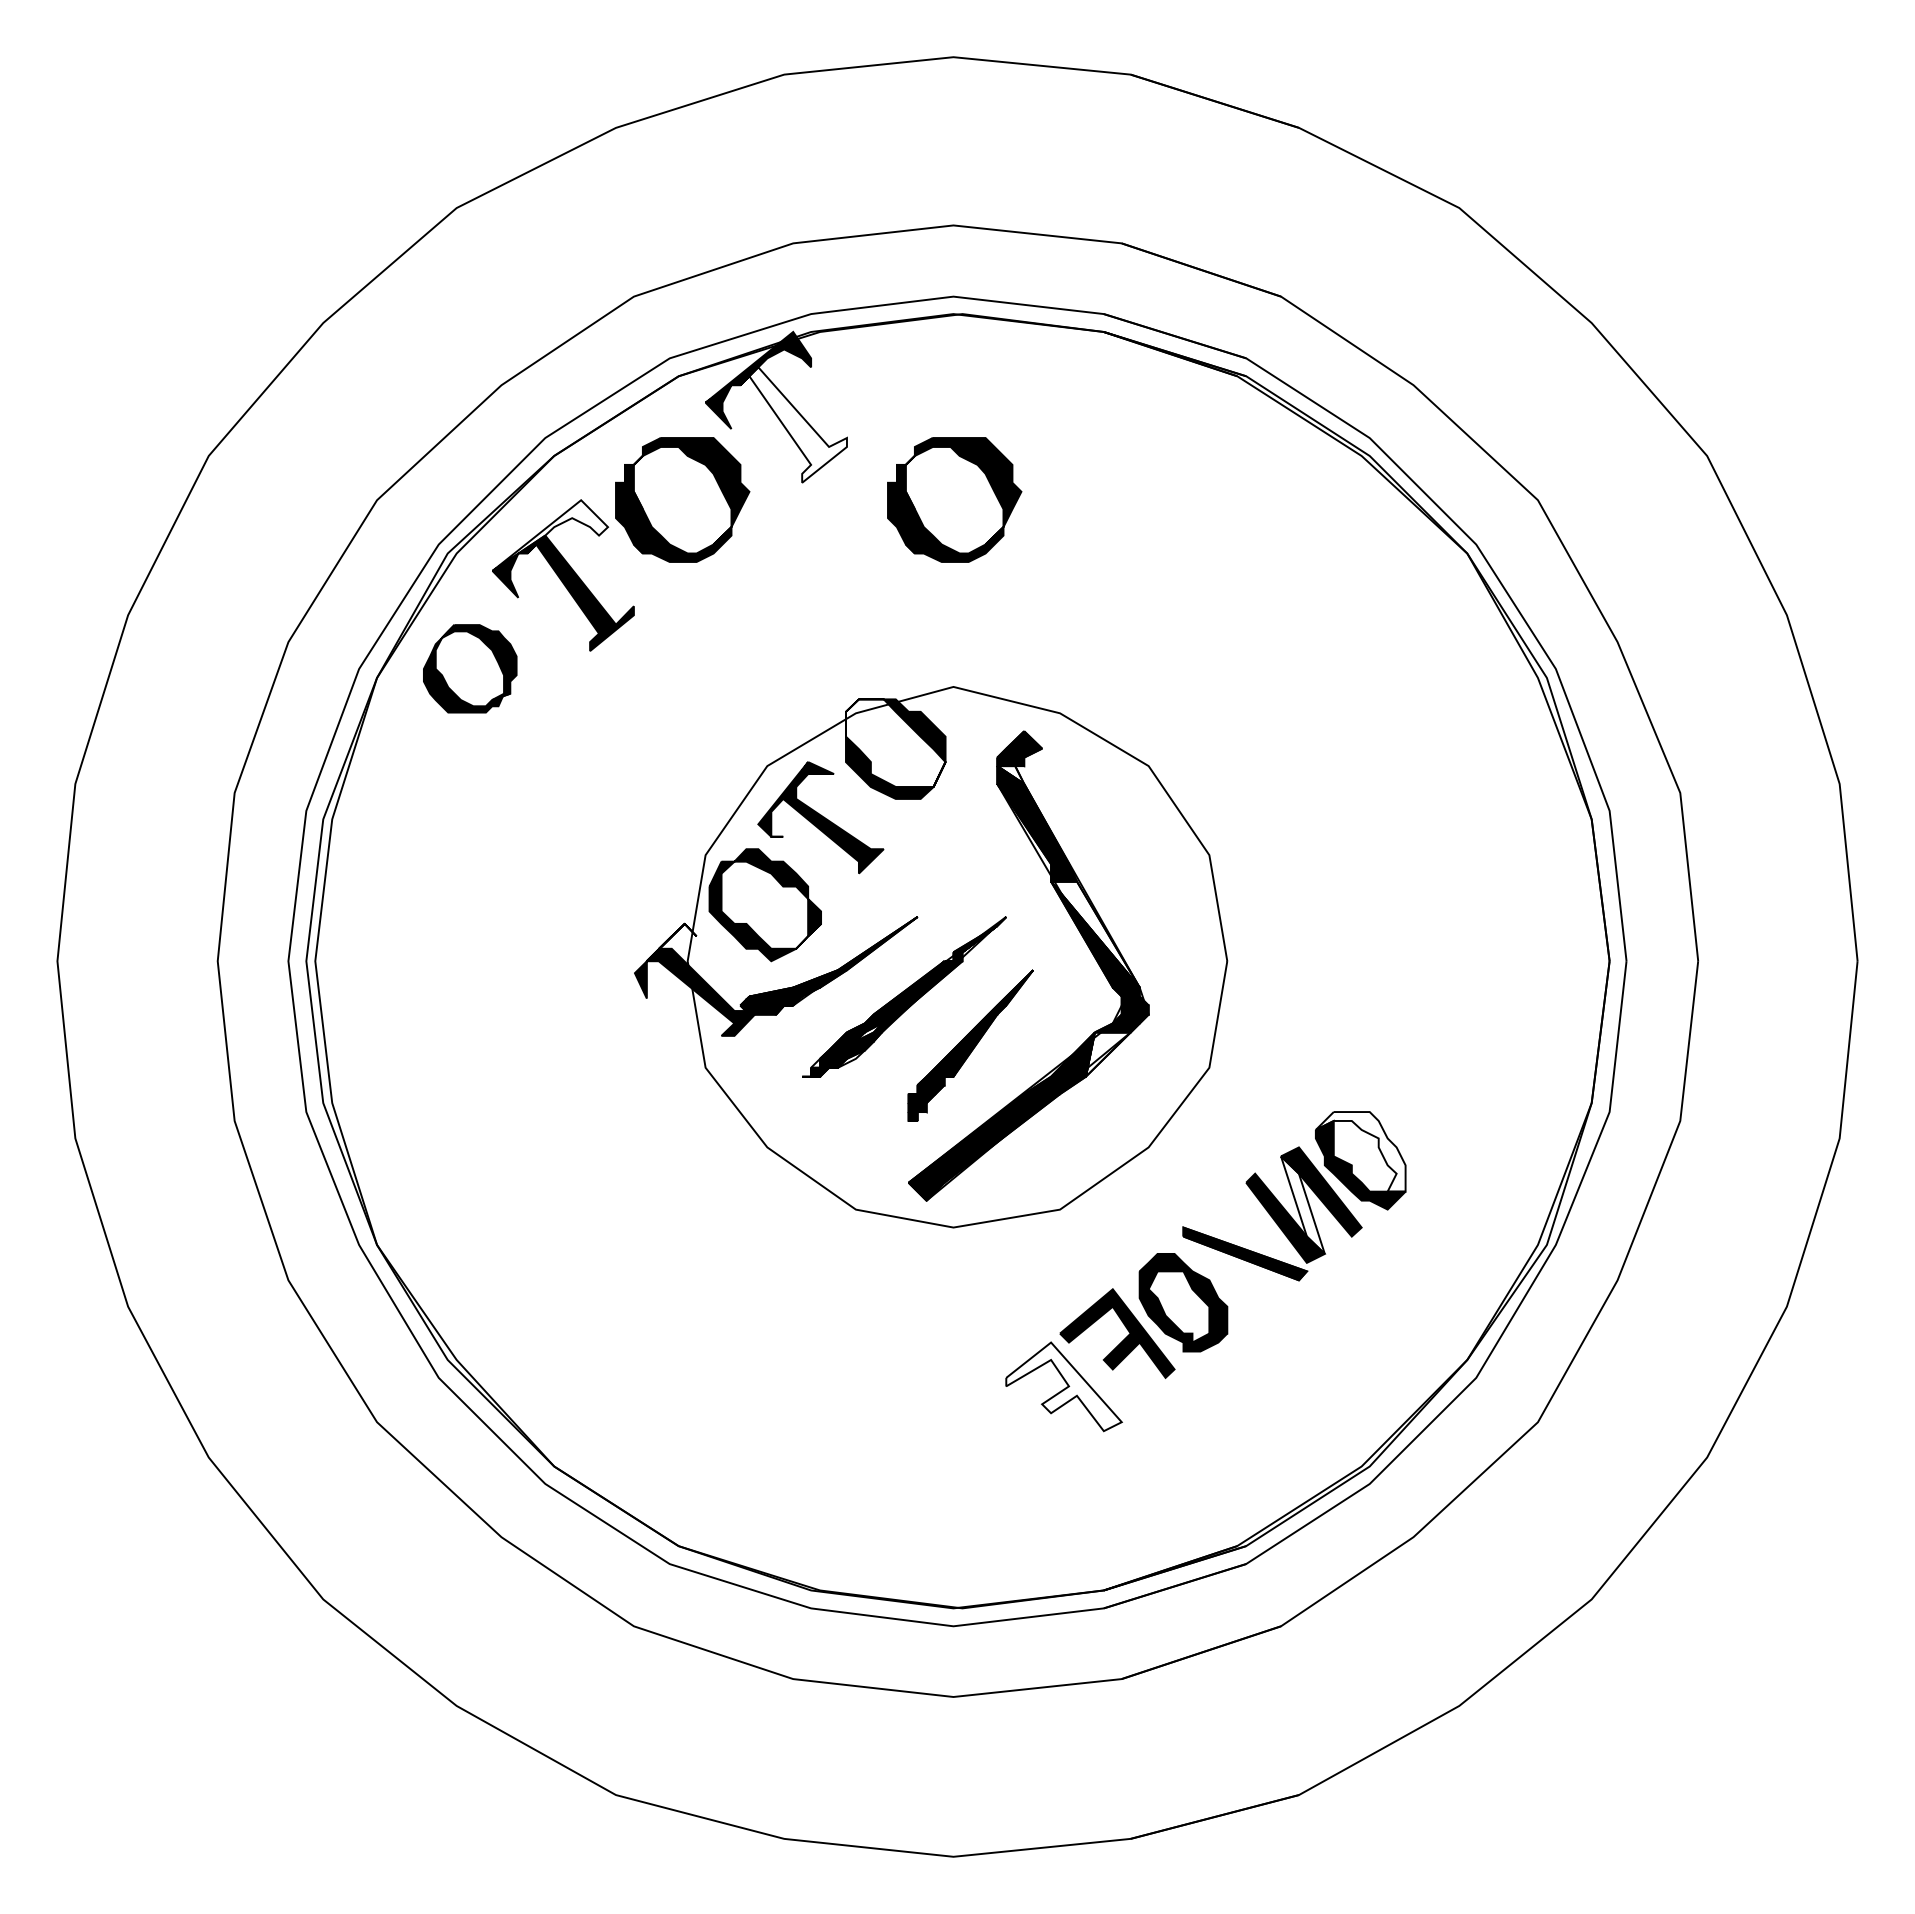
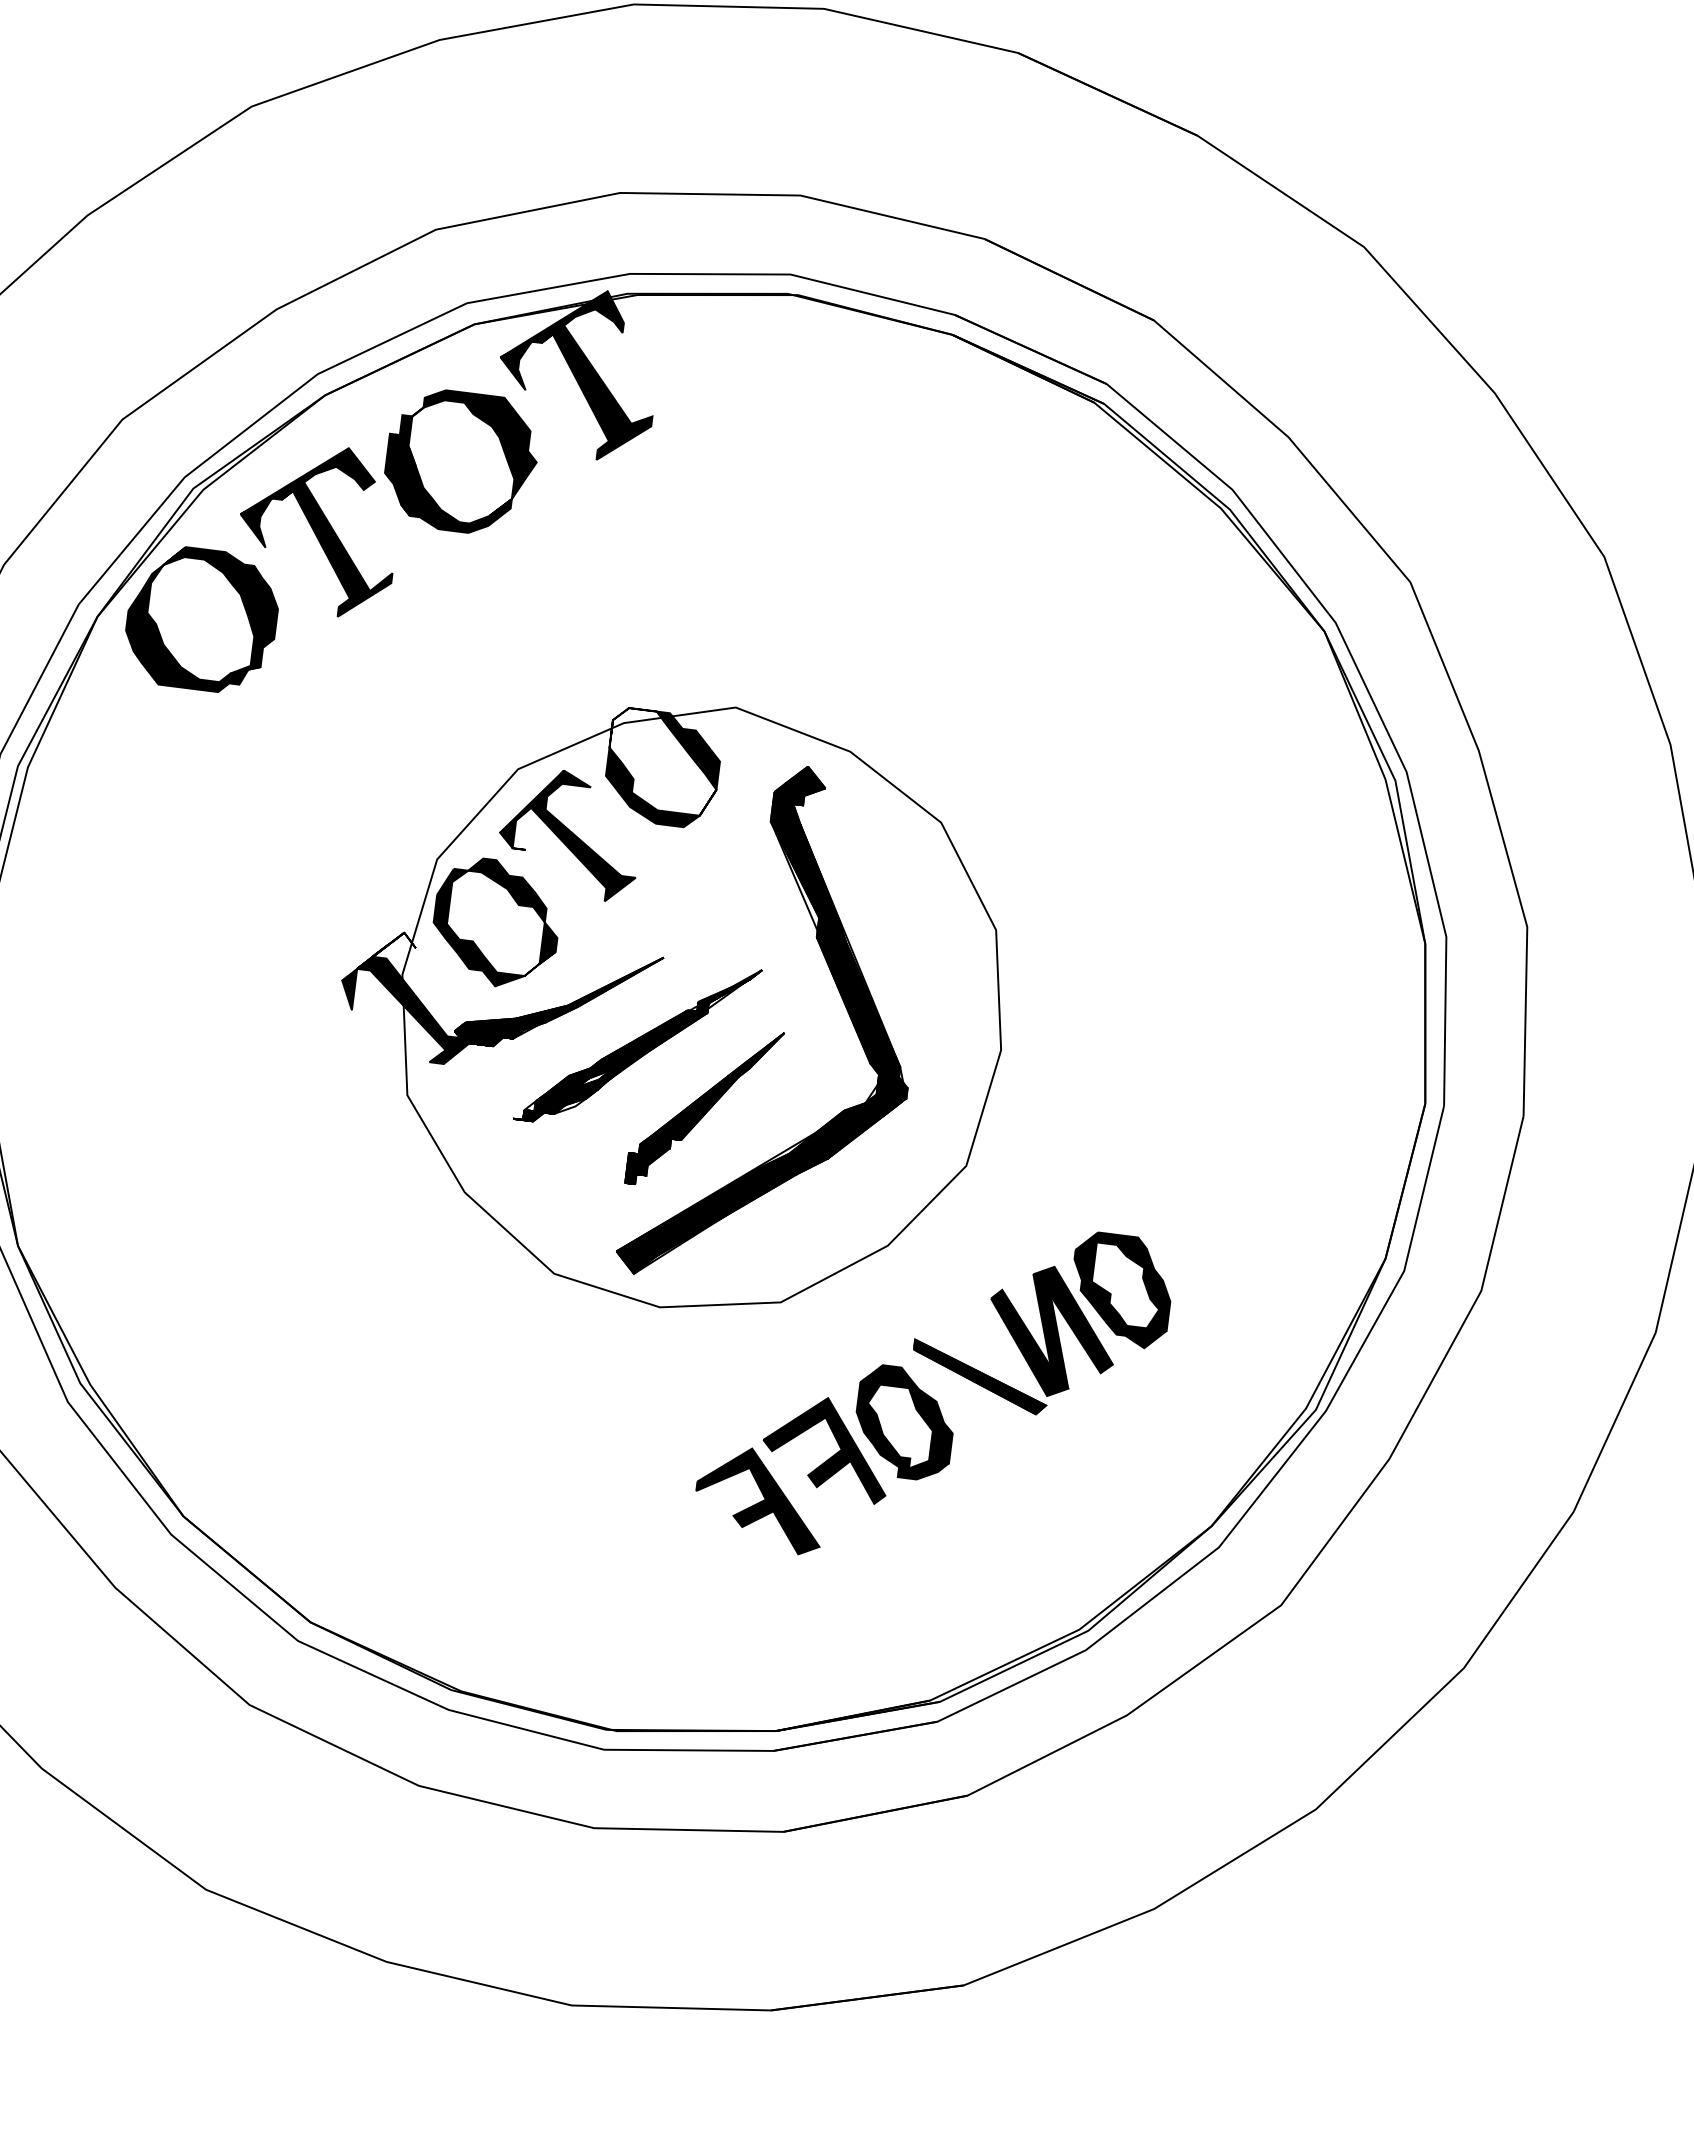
fill: (793, 424) -> (595, 393), added
part: (954, 499) -> (763, 499), removed
fill: (550, 535) -> (309, 483), added
part: (470, 668) -> (202, 619), size x1.43
fill: (1010, 775) -> (786, 813), added
fill: (1095, 934) -> (858, 1002), added
fill: (1107, 1054) -> (855, 1136), added
fill: (1360, 1151) -> (1122, 1280), added
fill: (1302, 1204) -> (1050, 1330), added
fill: (1063, 1386) -> (759, 1499), added

